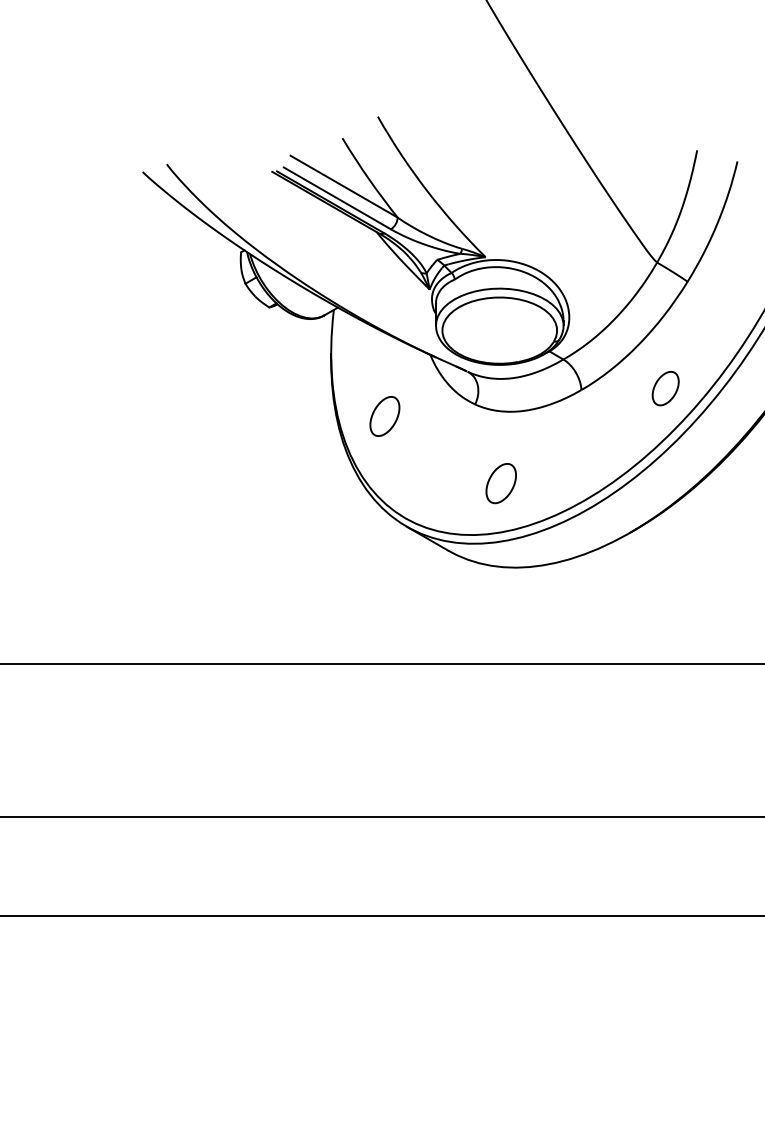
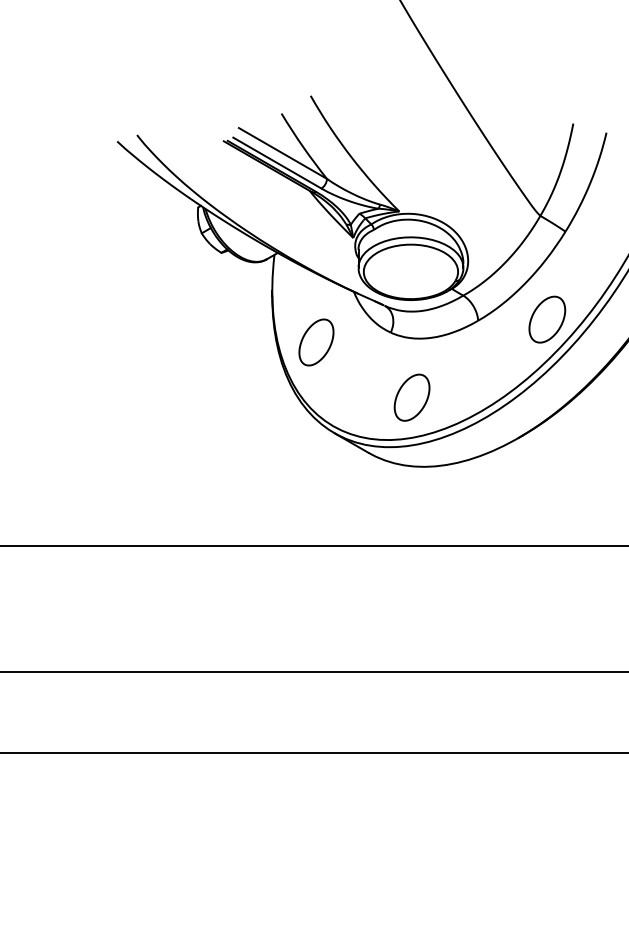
part: (665, 388) -> (547, 319), size x1.67
part: (384, 416) -> (316, 342), size x1.43
part: (501, 483) -> (412, 397), size x1.43

